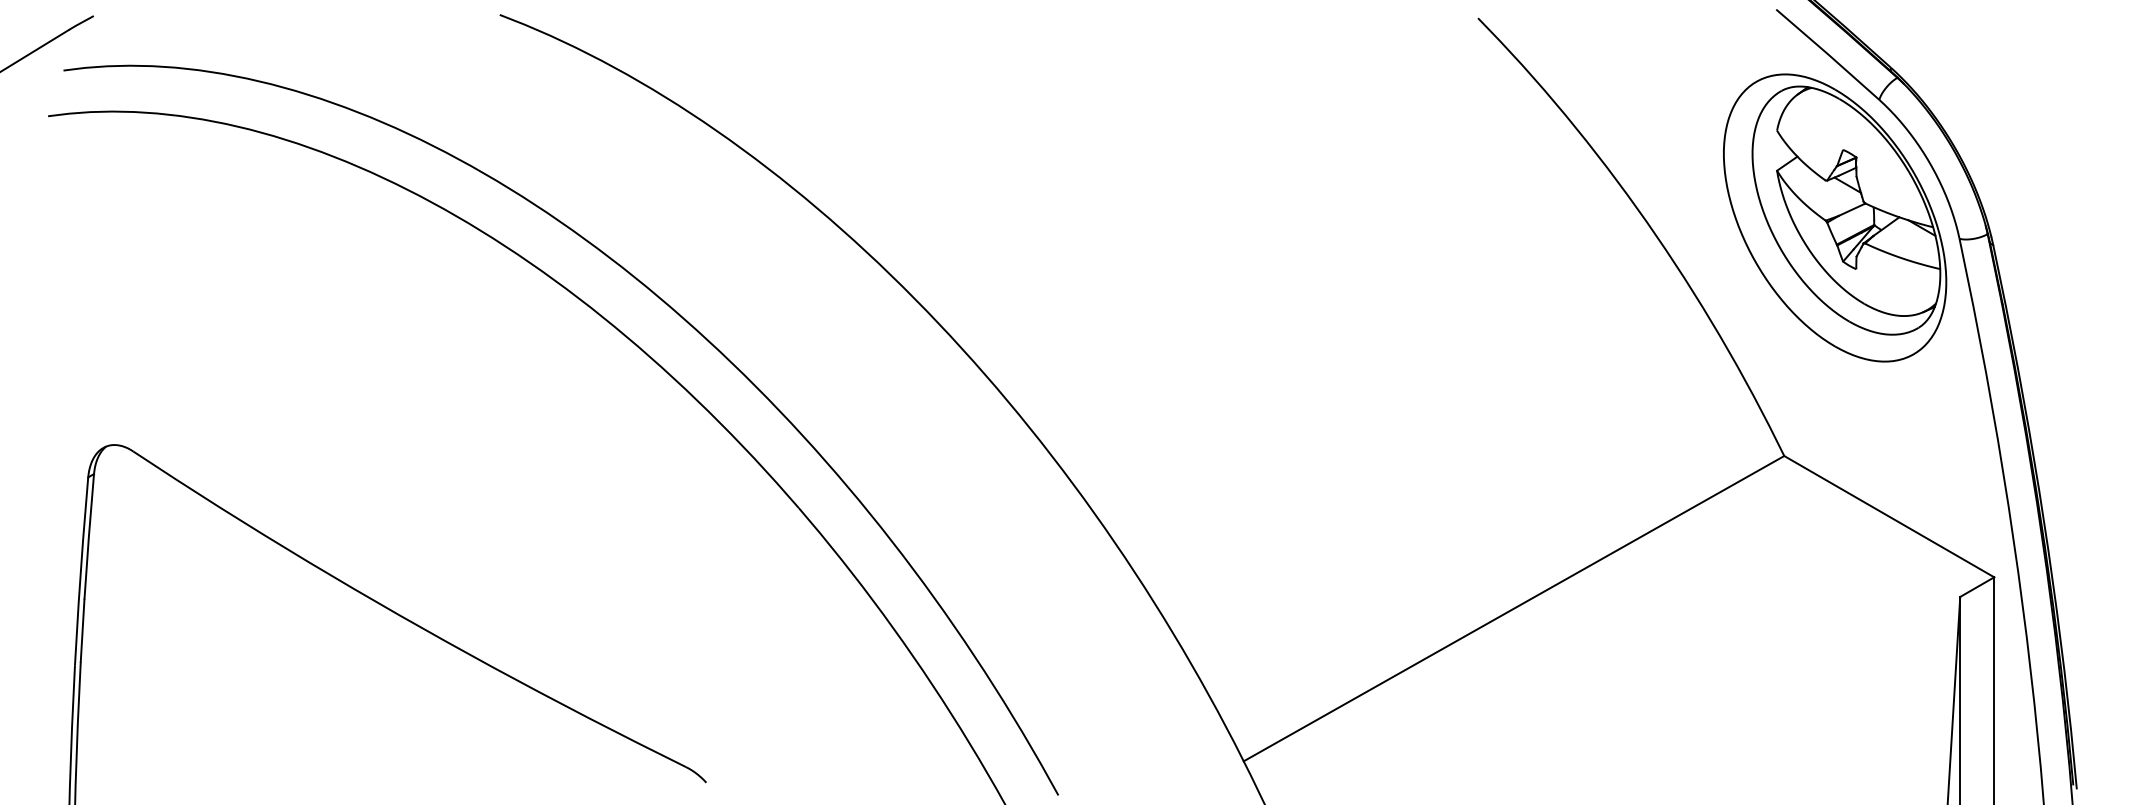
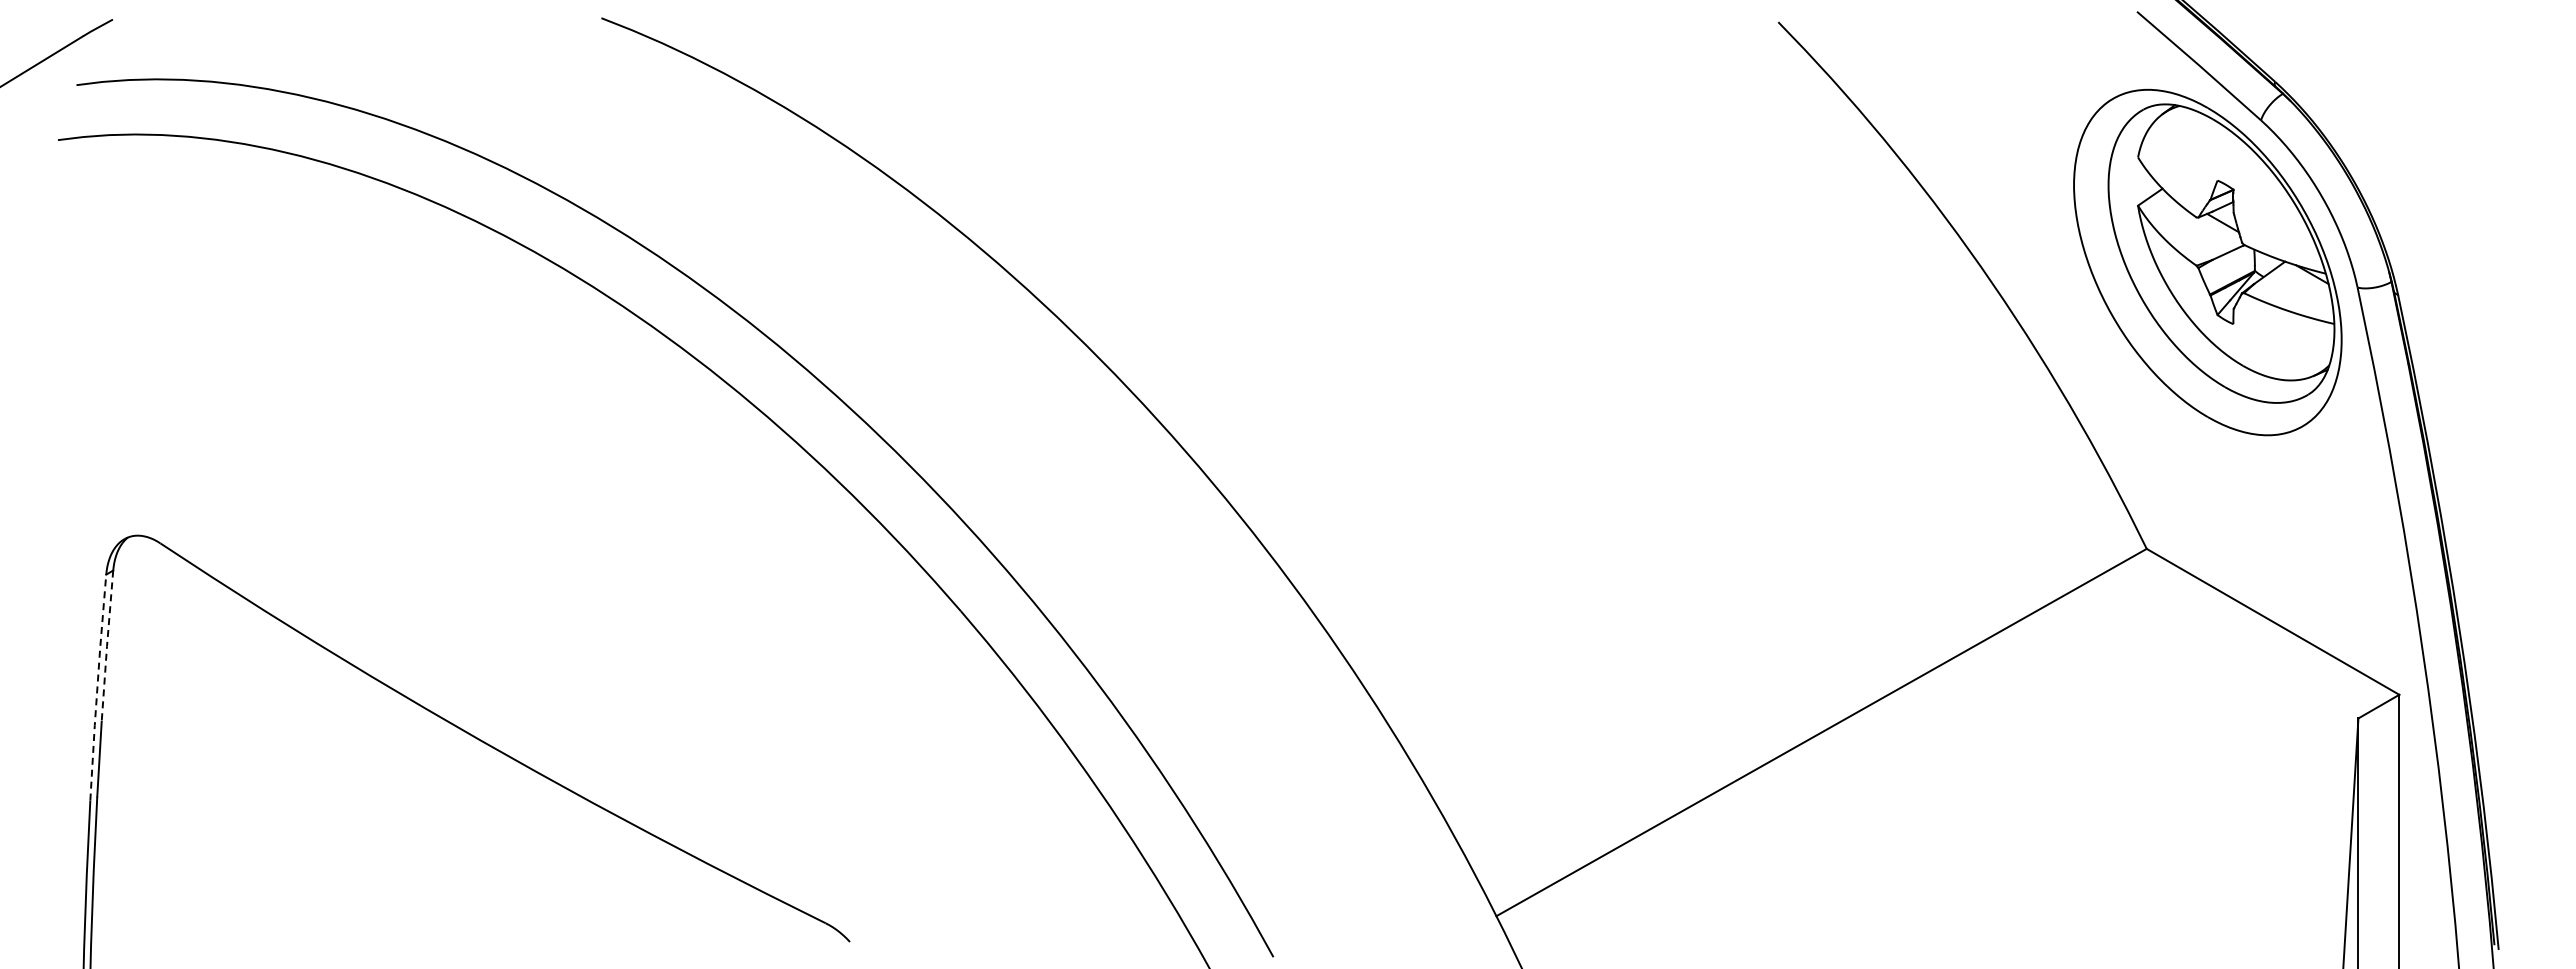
line: (89, 537) -> (107, 646), solid -> dashed
line: (80, 571) -> (97, 687), solid -> dashed

